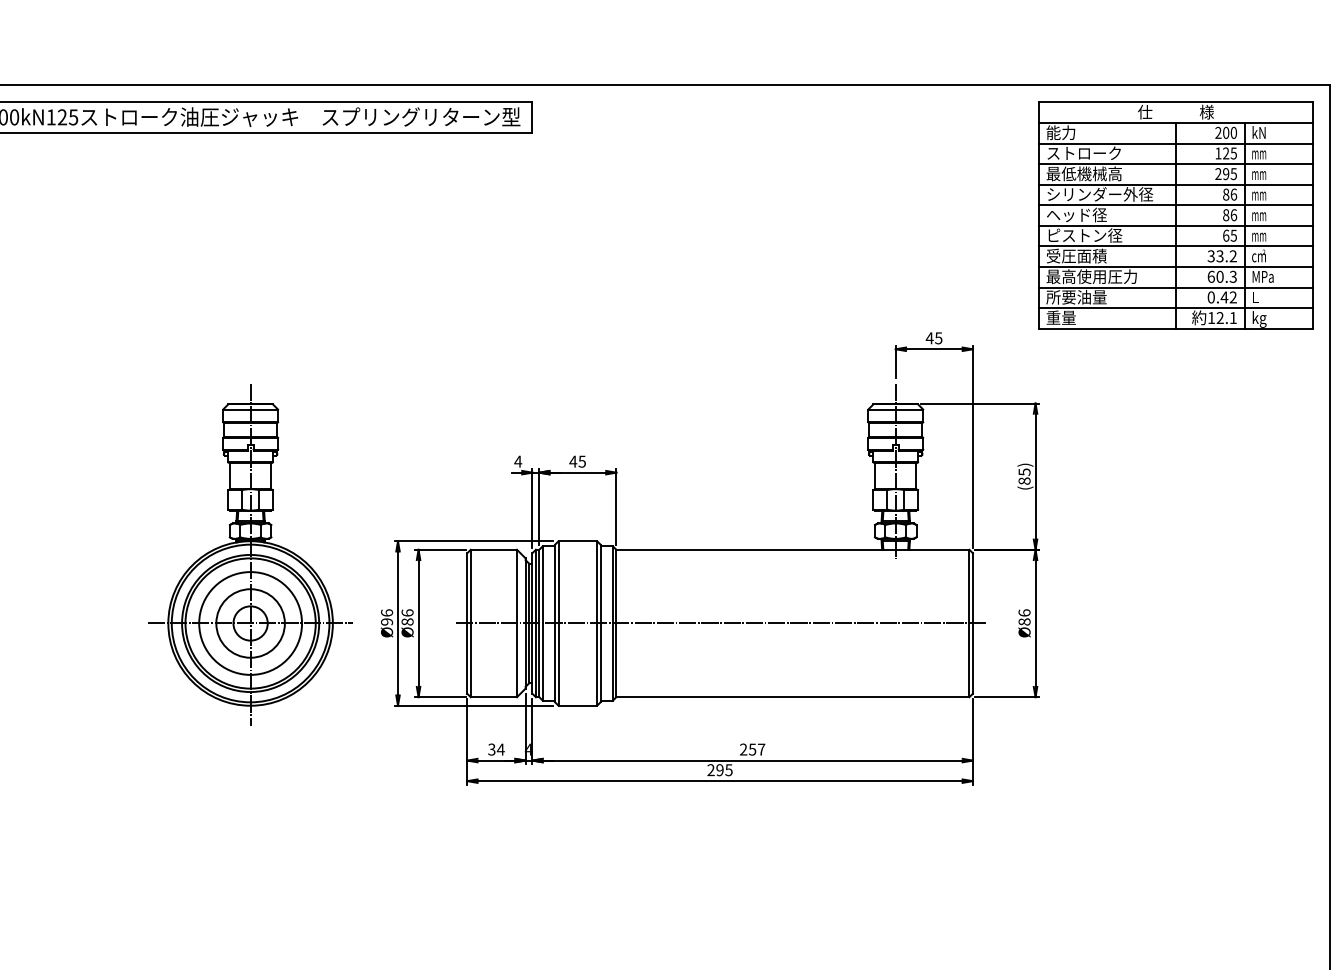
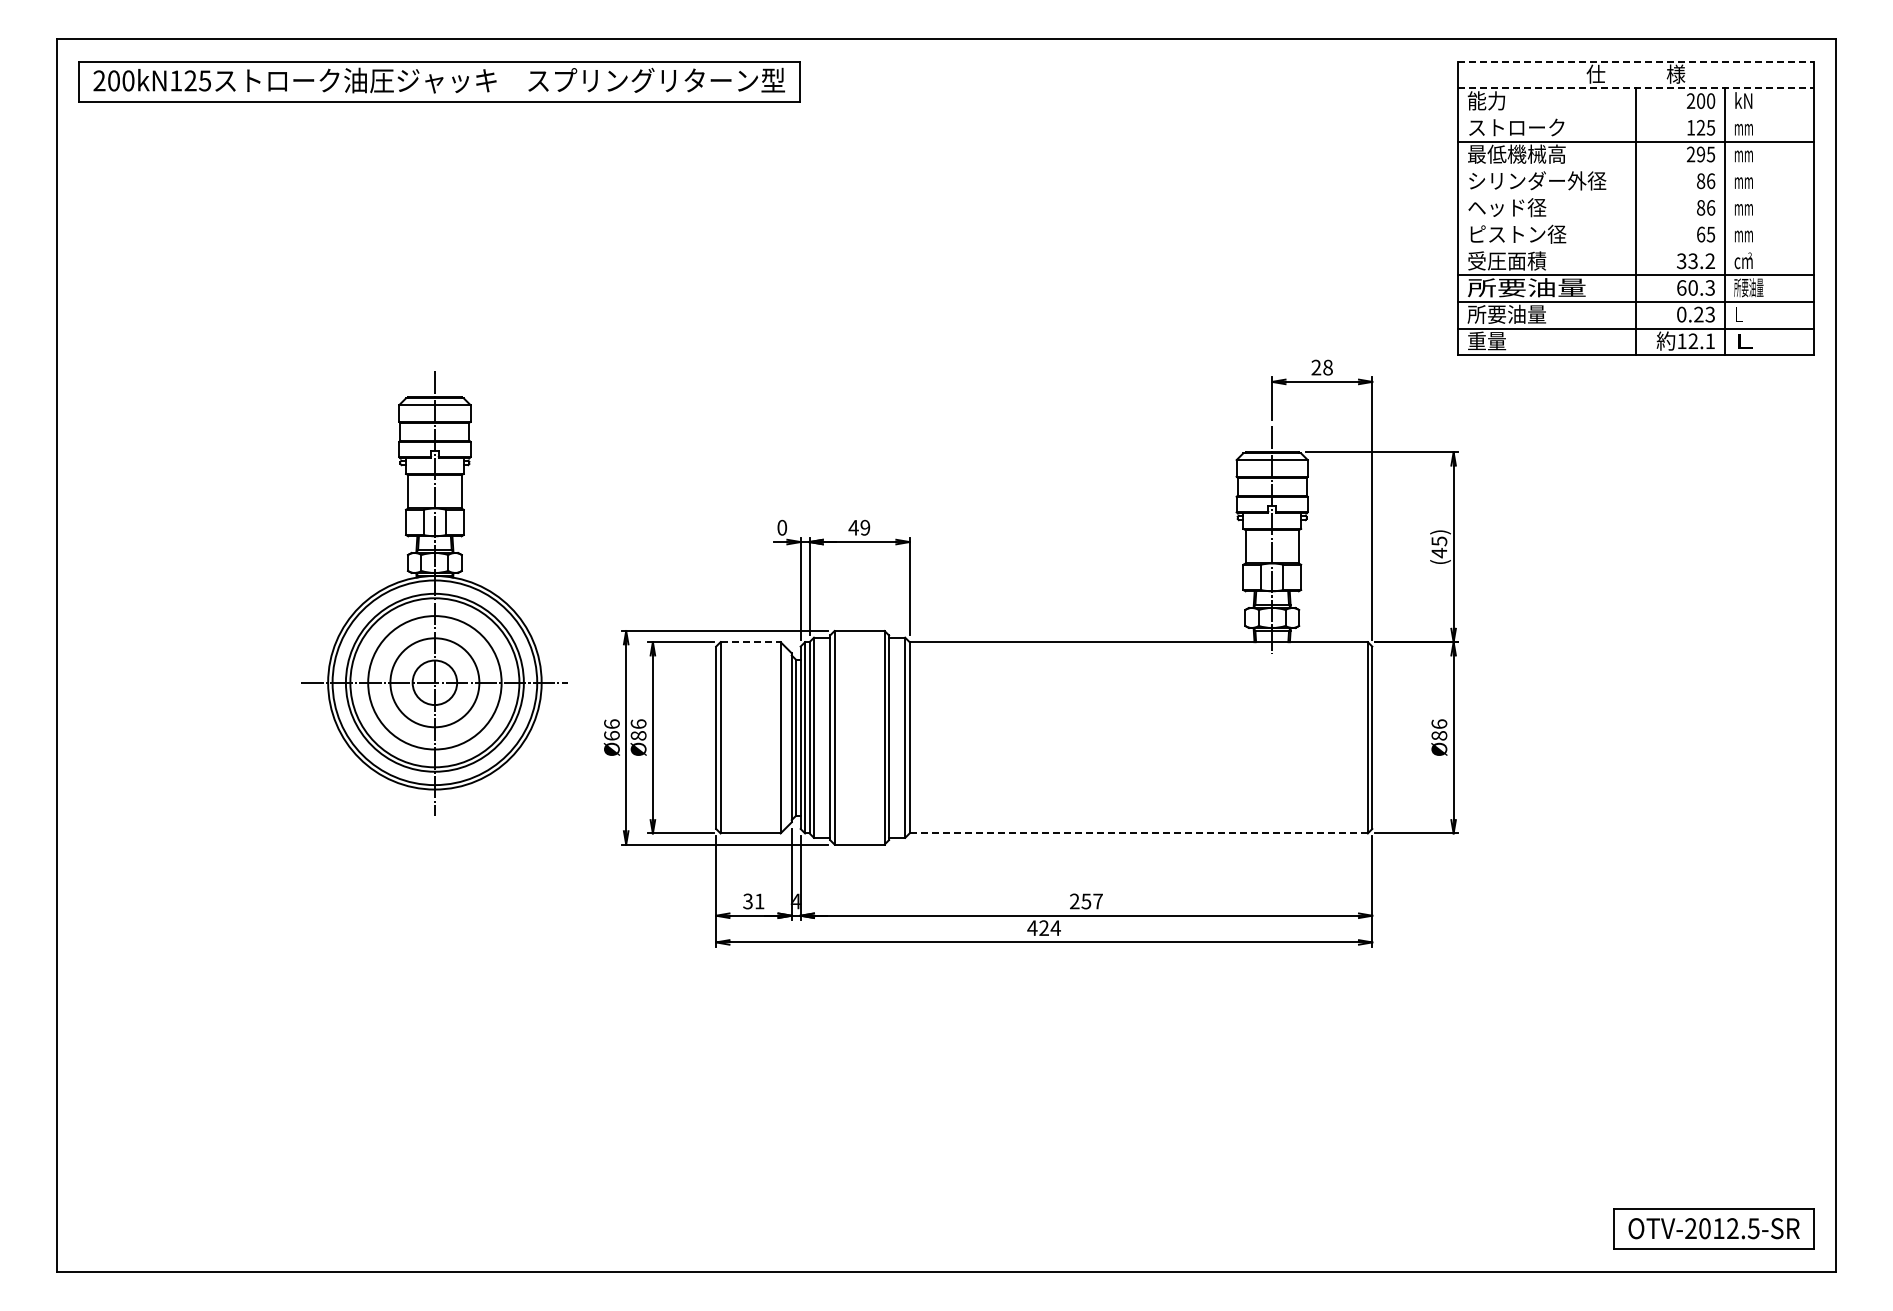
line: (1176, 102) -> (1636, 61), solid -> dashed
line: (1176, 123) -> (1636, 88), solid -> dashed
line: (1175, 144) -> (1635, 115), removed
line: (1175, 184) -> (1635, 168), removed
line: (1175, 205) -> (1635, 195), removed
line: (1175, 225) -> (1635, 221), removed
line: (1175, 246) -> (1635, 248), removed
text: (1091, 276) -> (1526, 287), 最高使用圧力 -> 所要油量
text: (1262, 276) -> (1748, 287), MPa -> 所要油量
text: (1228, 297) -> (1703, 314), 0.42 -> 0.23
text: (1259, 318) -> (1744, 342), kg -> L
text: (933, 338) -> (1321, 367), 45 -> 28
text: (518, 461) -> (782, 527), 4 -> 0
text: (582, 461) -> (865, 527), 45 -> 49
text: (1024, 480) -> (1439, 552), (85) -> (45)
line: (494, 550) -> (751, 642), solid -> dashed
part: (250, 554) -> (434, 593), moved
text: (386, 621) -> (611, 735), Ø96 -> Ø66
line: (721, 623) -> (1046, 737), removed
line: (793, 697) -> (1139, 833), solid -> dashed
text: (500, 749) -> (759, 901), 34 -> 31
text: (719, 770) -> (1043, 928), 295 -> 424

